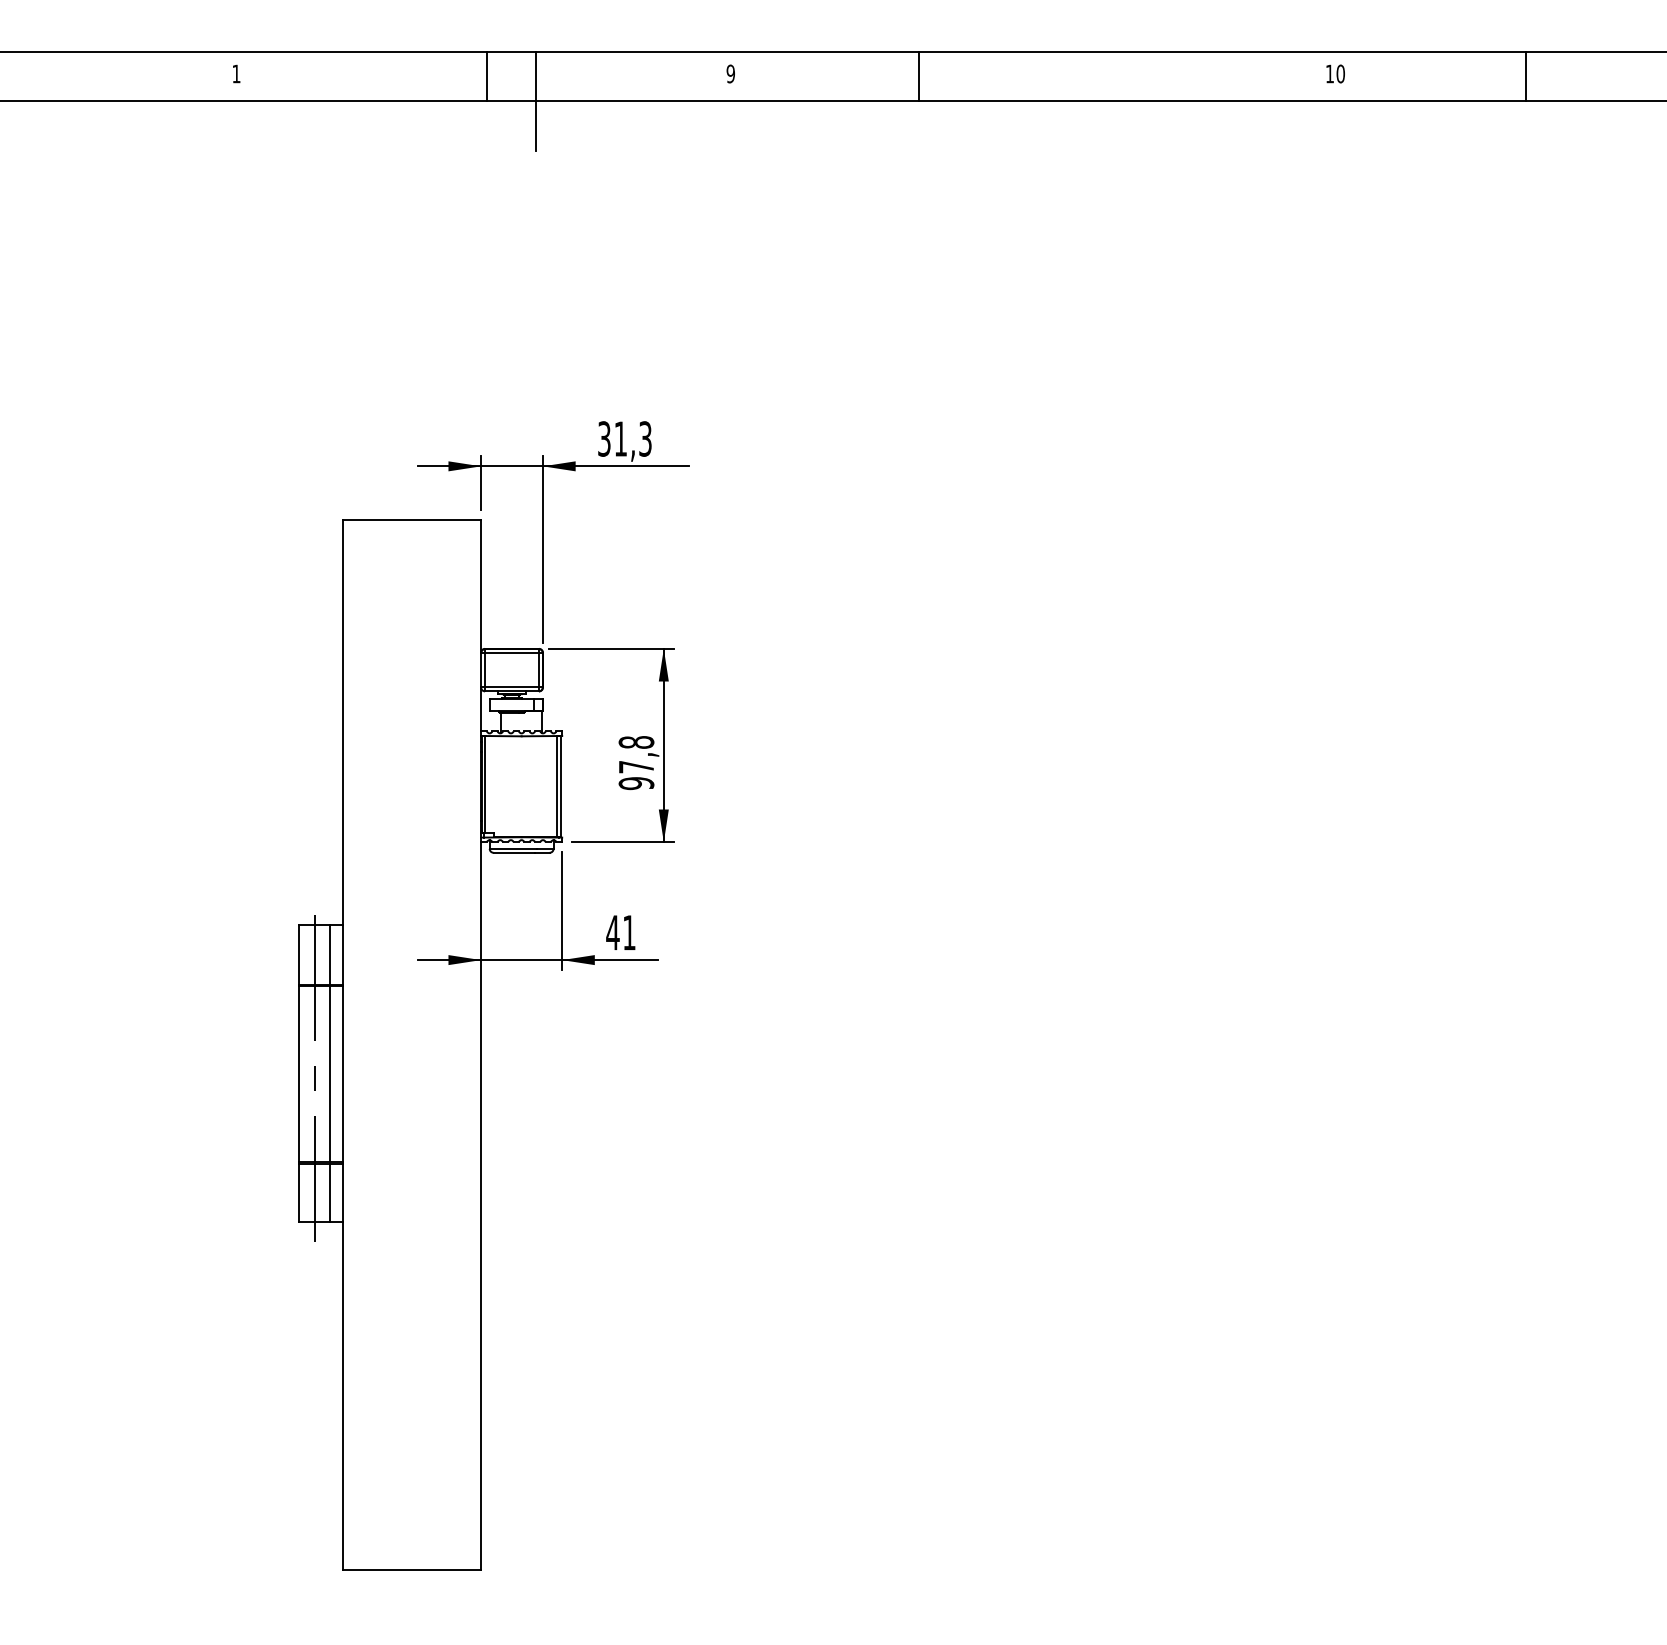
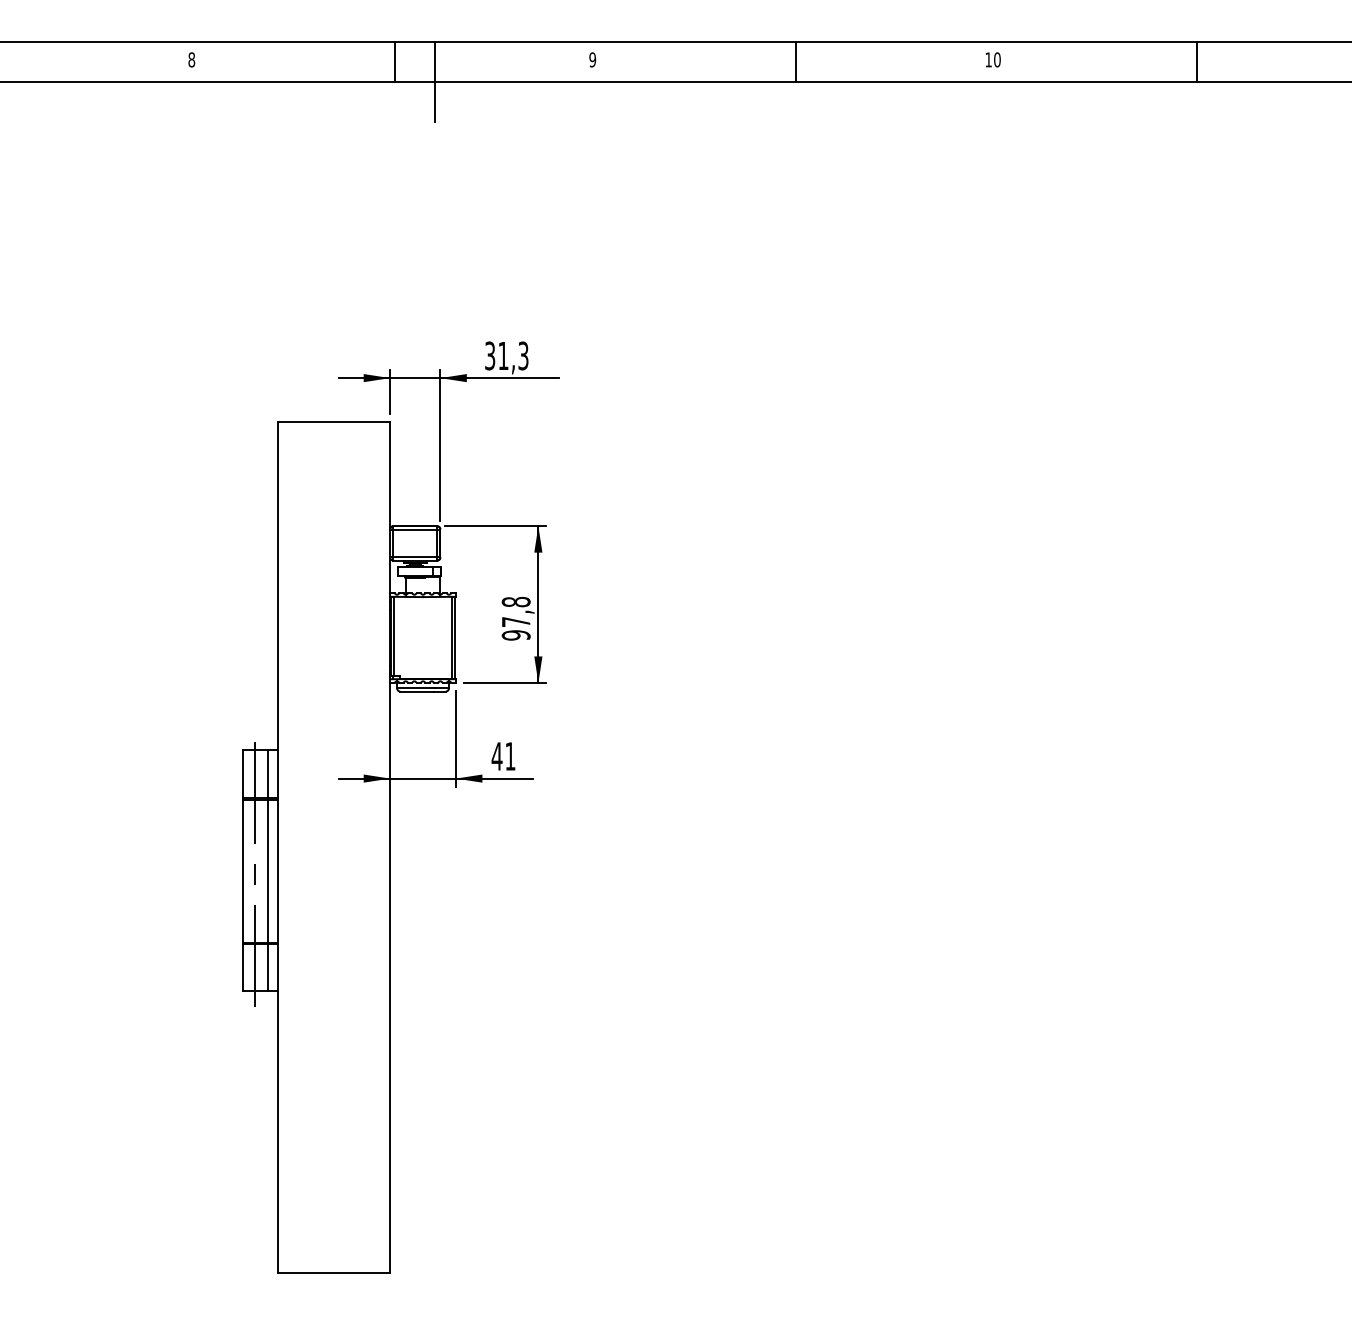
text: (236, 73) -> (191, 59), 1 -> 8
text: (1335, 73) -> (993, 59), moved
line: (918, 76) -> (795, 61), moved
line: (1526, 76) -> (1196, 61), moved

